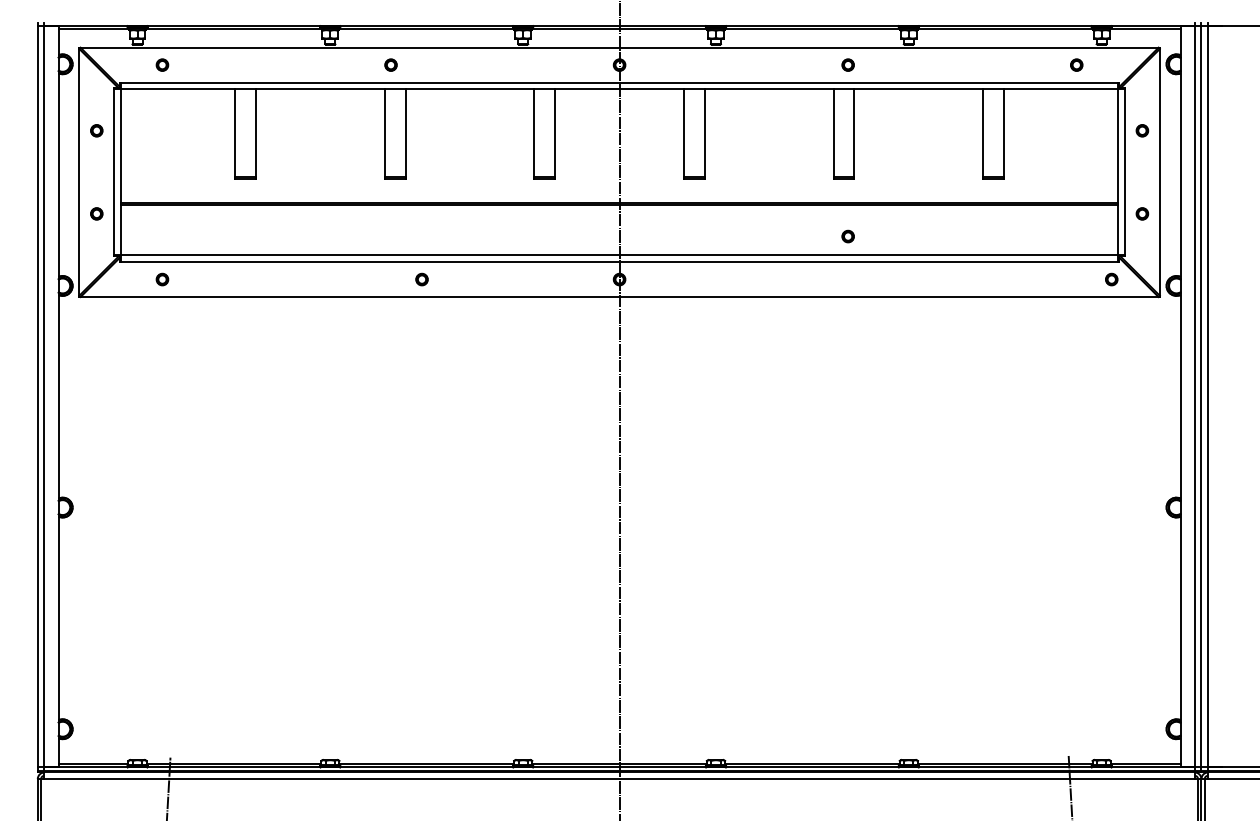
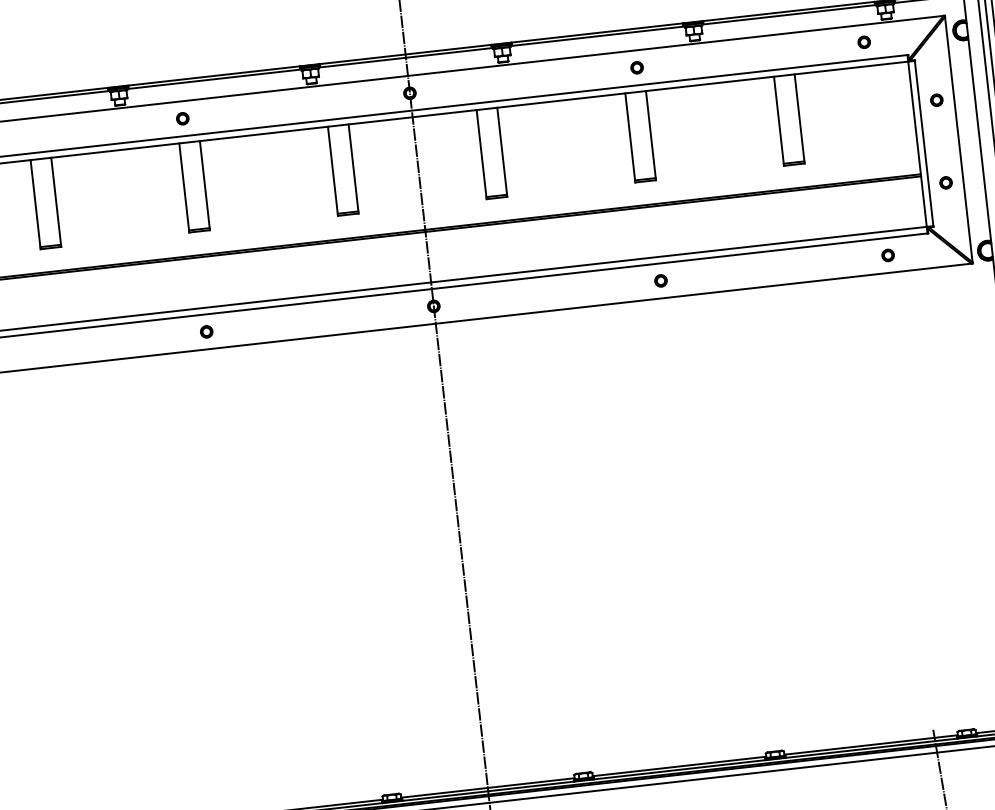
part: (847, 236) -> (660, 280), moved
part: (421, 279) -> (206, 331), moved
part: (1111, 279) -> (887, 255), moved

